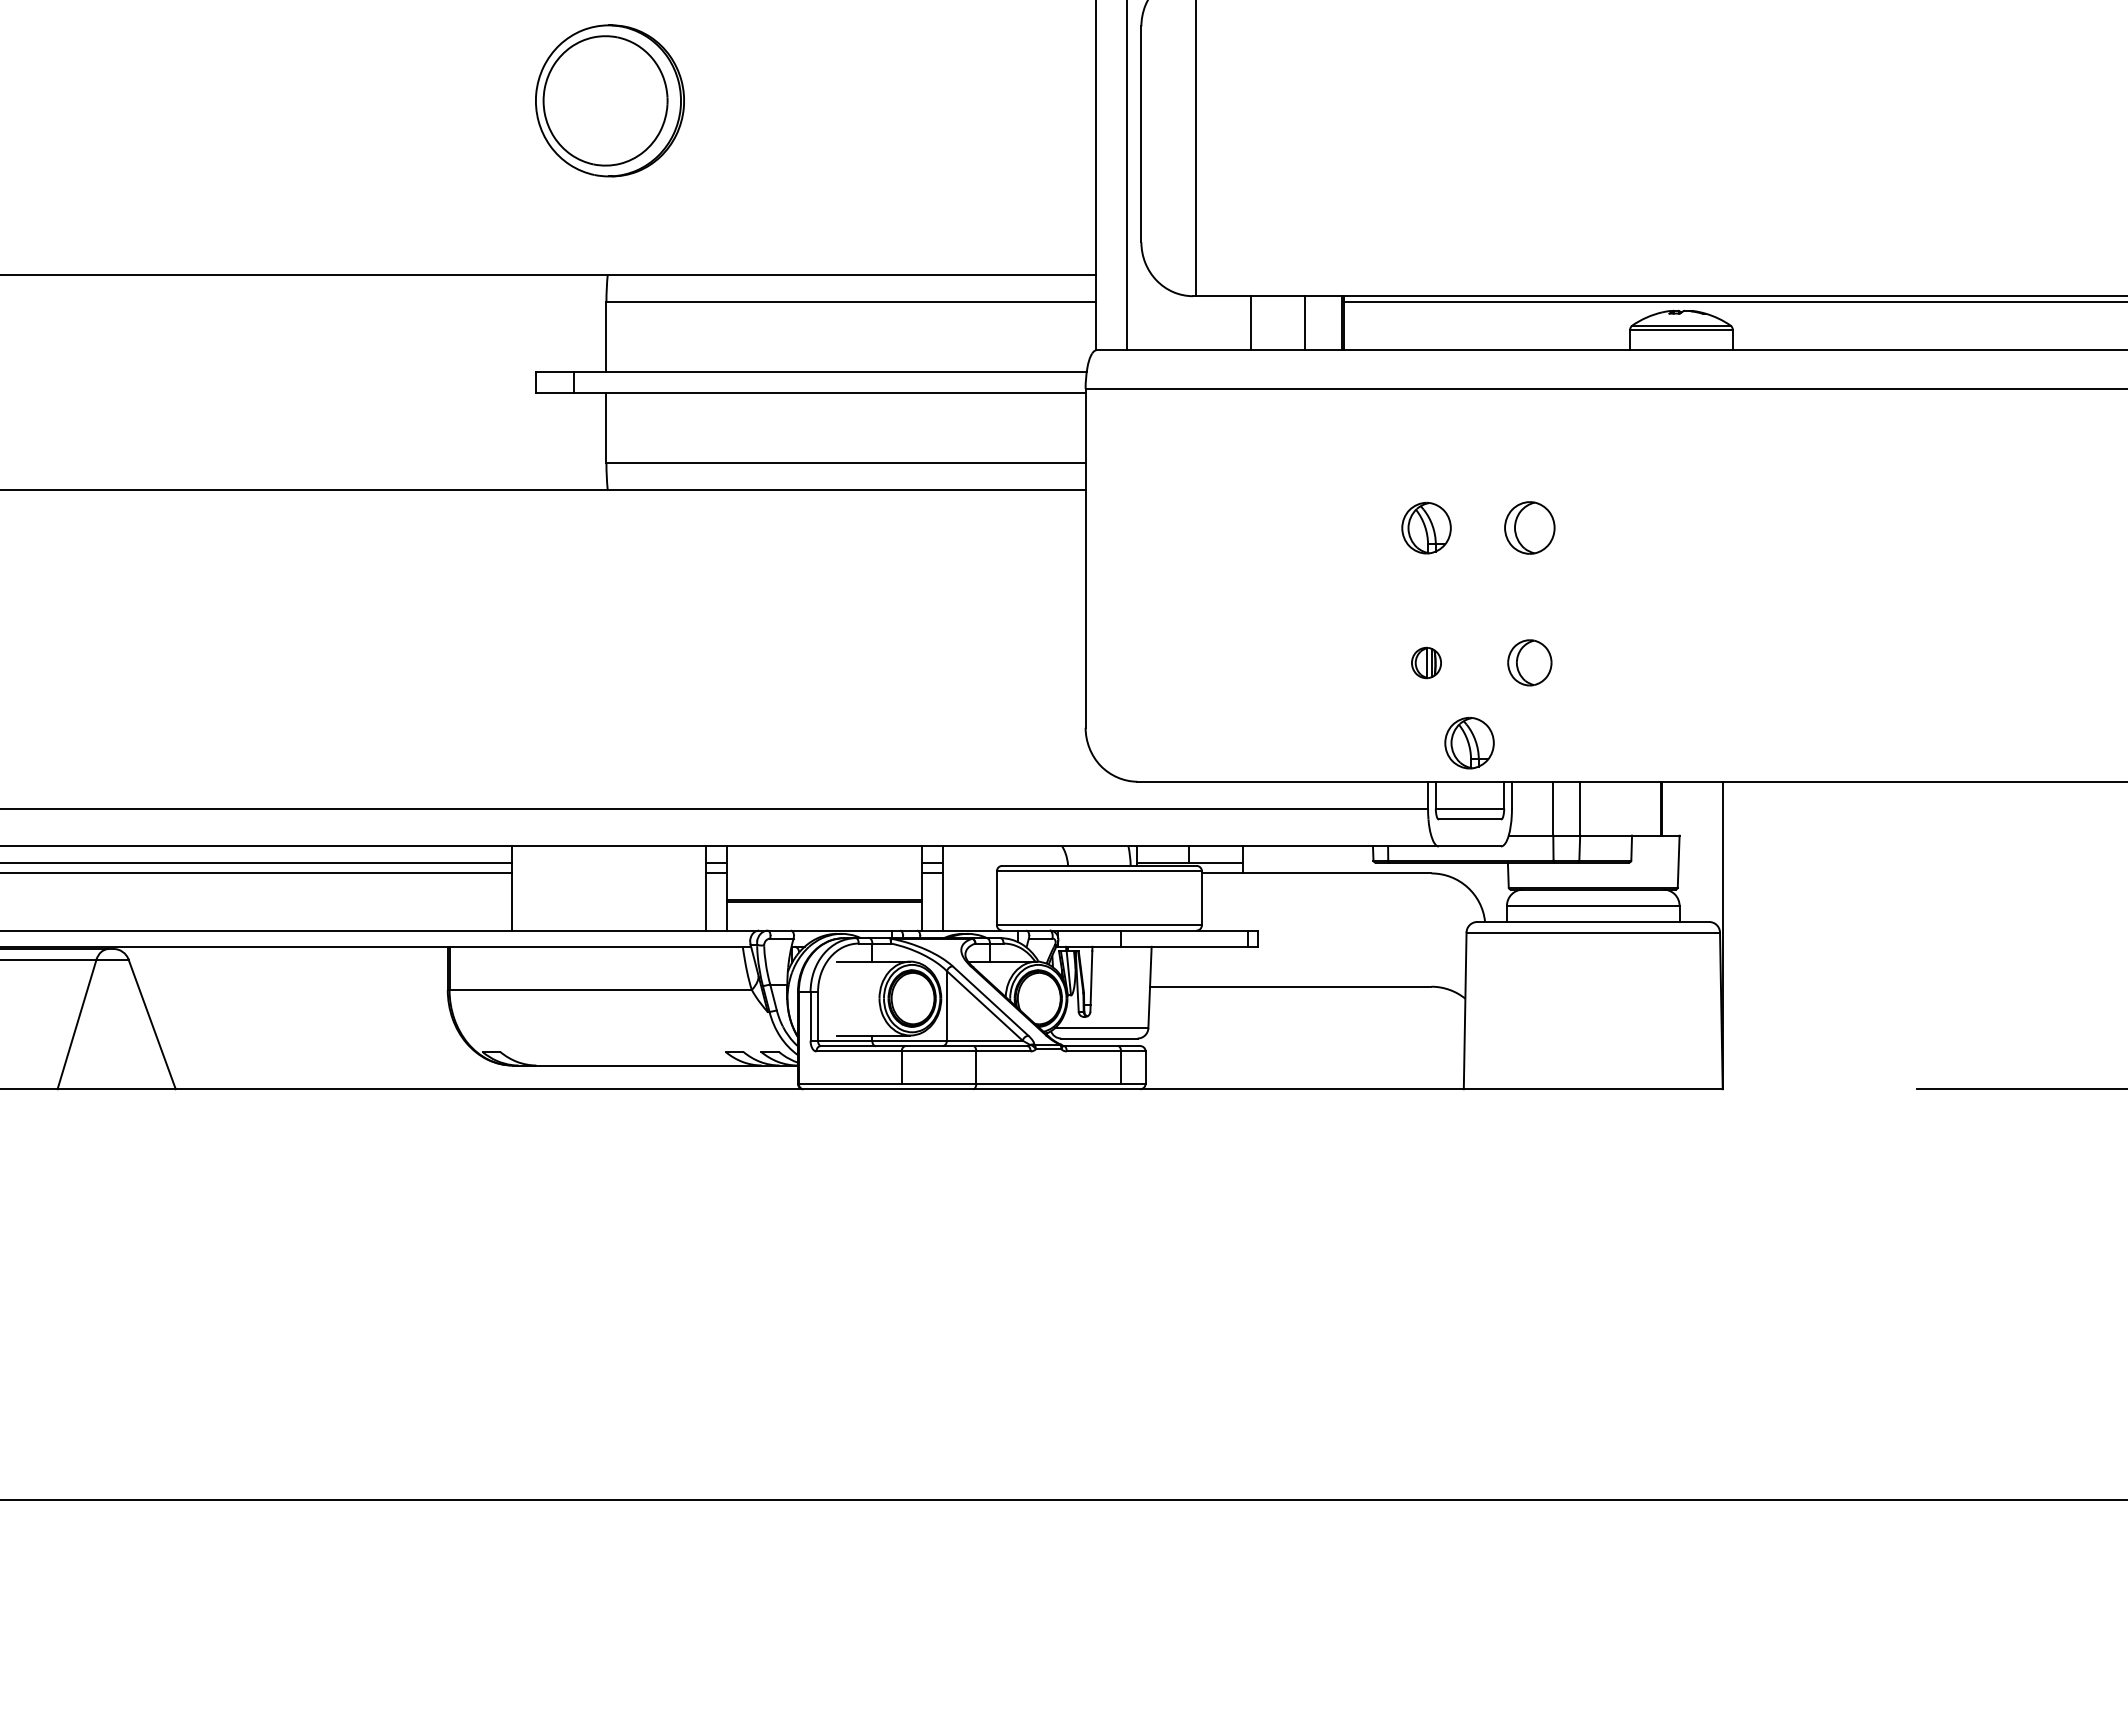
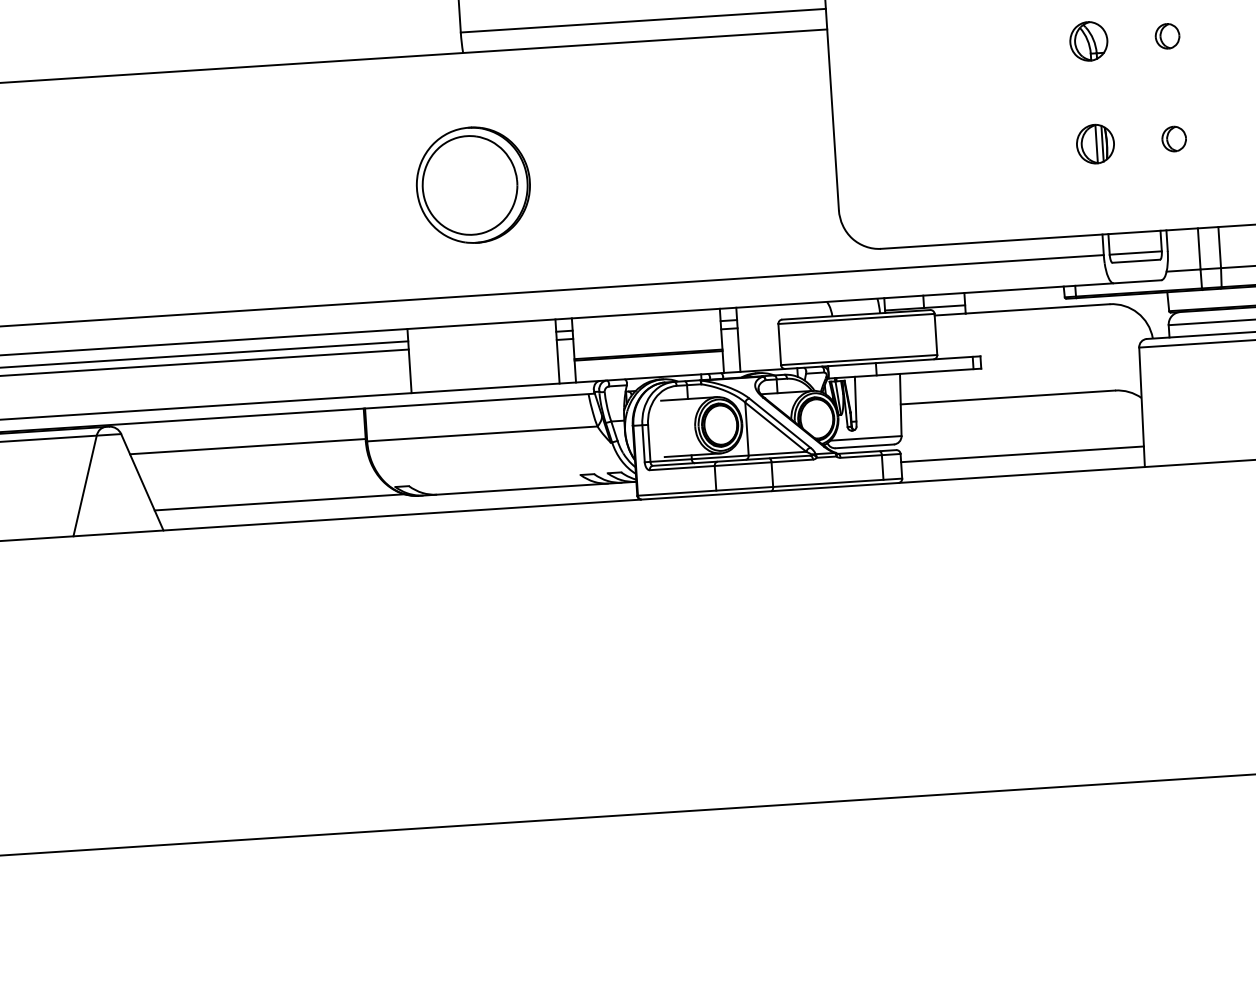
part: (1529, 528) -> (1167, 36), size x0.62
part: (1426, 662) -> (1095, 143), size x1.67
part: (609, 663) -> (472, 184), added
part: (1529, 663) -> (1173, 139), size x0.71
part: (1469, 742) -> (1132, 202), removed
line: (292, 986) -> (247, 446), added
line: (329, 1062) -> (279, 502), added
line: (1304, 1062) -> (1022, 454), added

